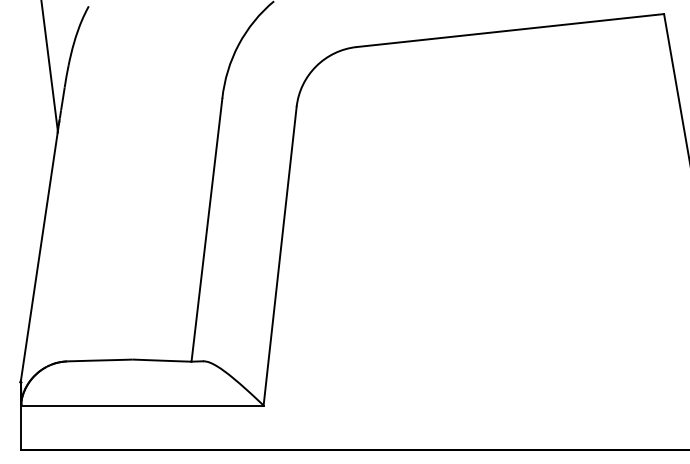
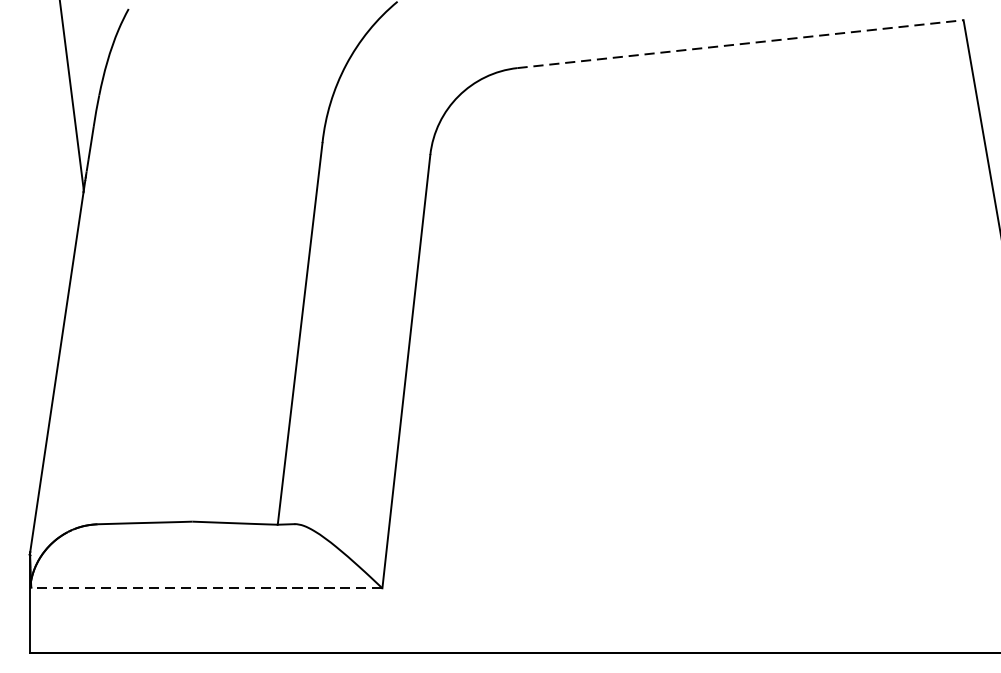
line: (510, 30) -> (740, 44), solid -> dashed
line: (142, 405) -> (206, 588), solid -> dashed

